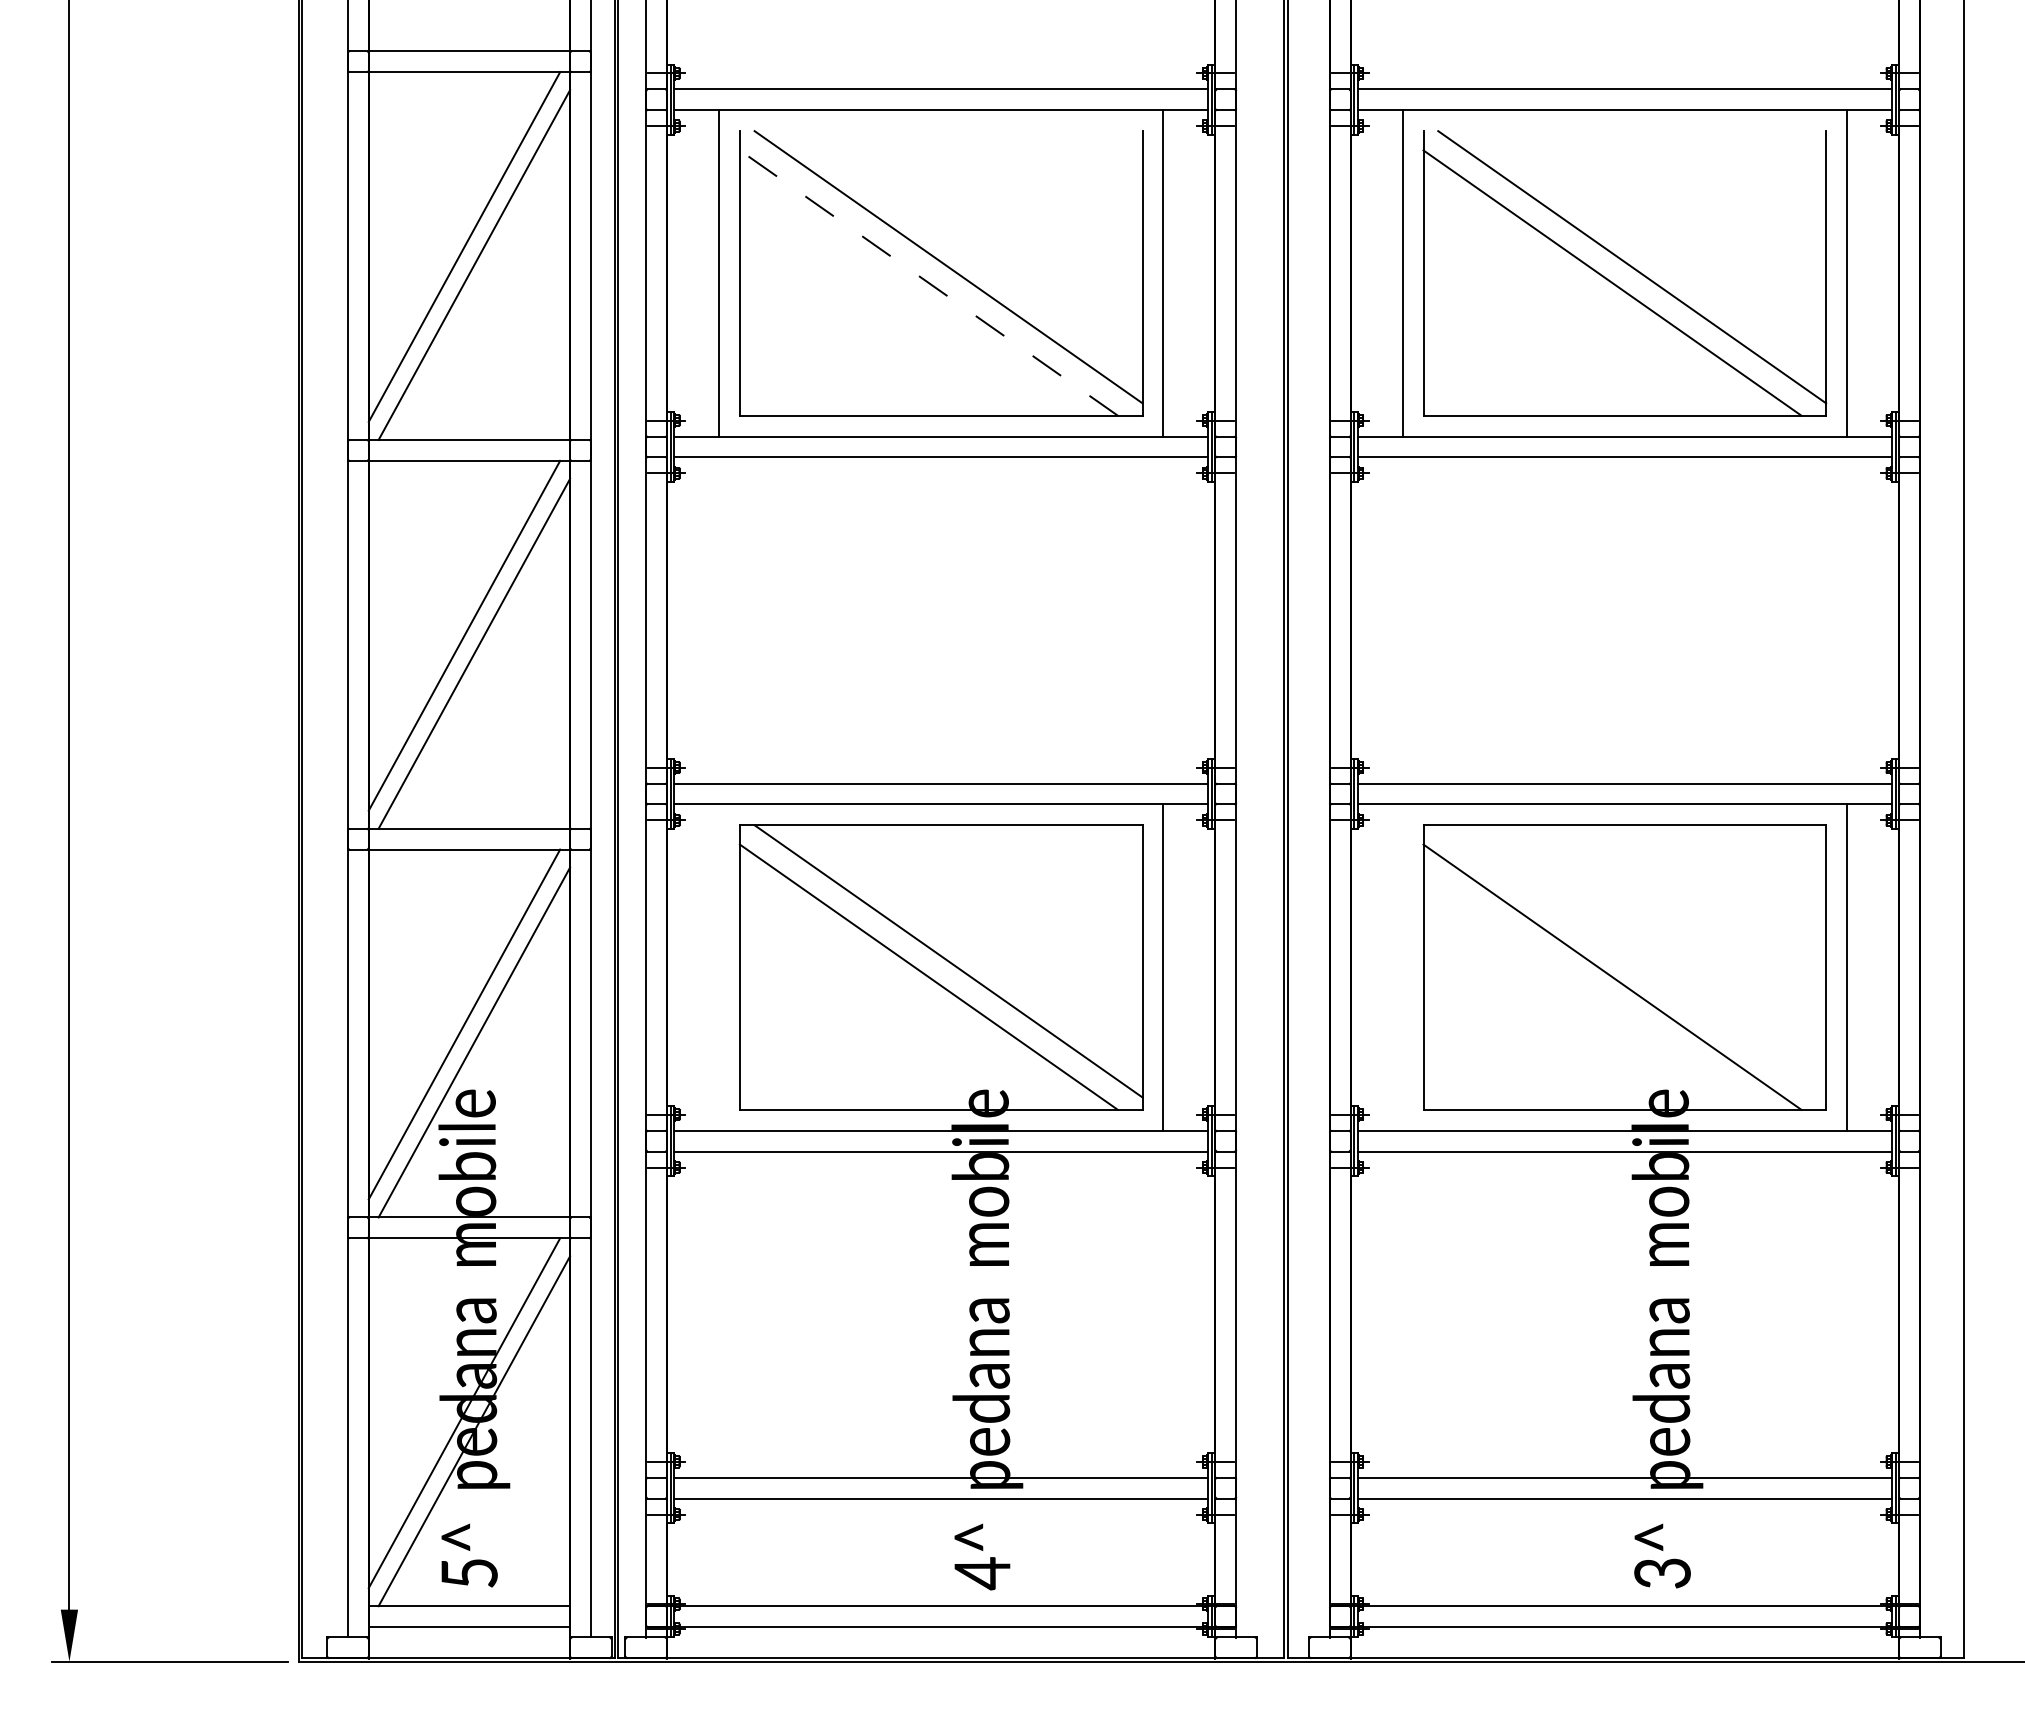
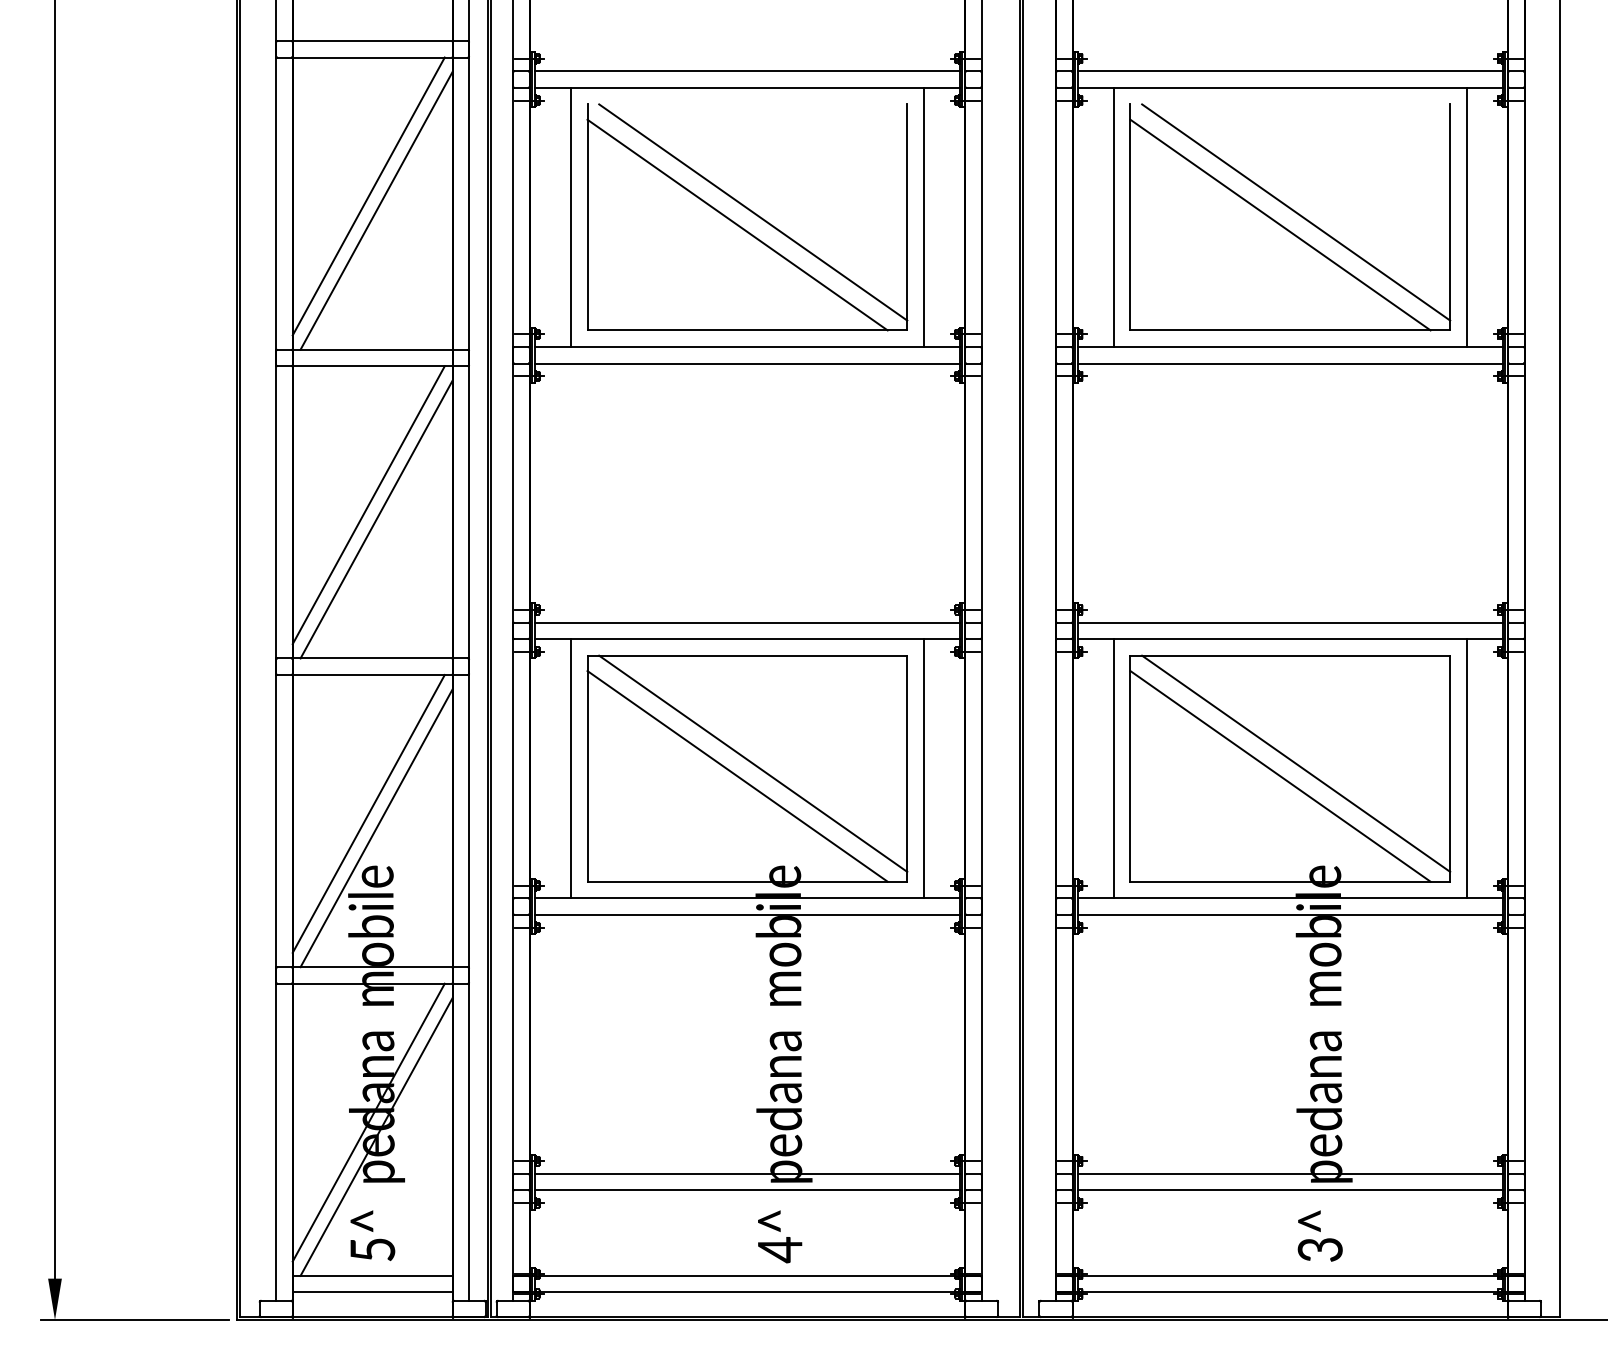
line: (928, 283) -> (737, 225), dashed -> solid
line: (1632, 961) -> (1296, 763), added
line: (719, 967) -> (571, 768), added
line: (1402, 967) -> (1113, 768), added

